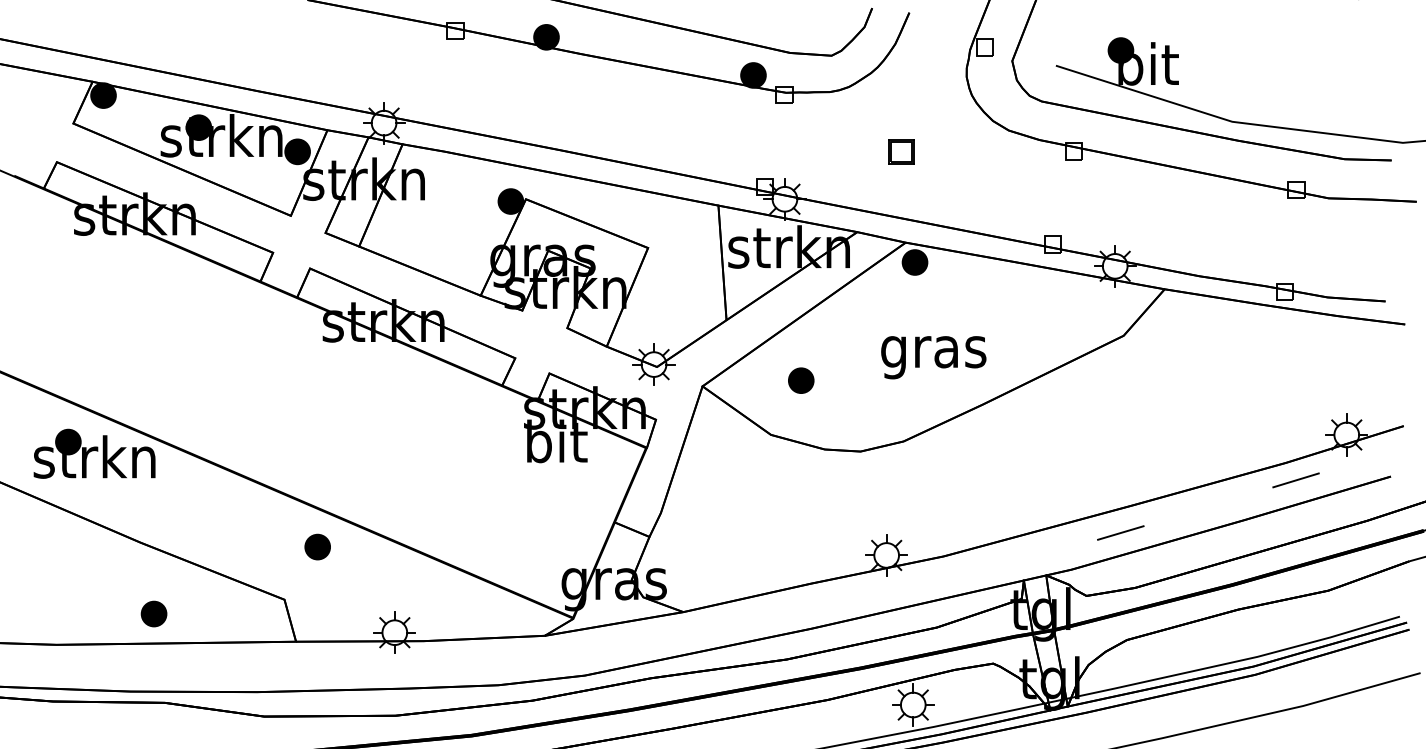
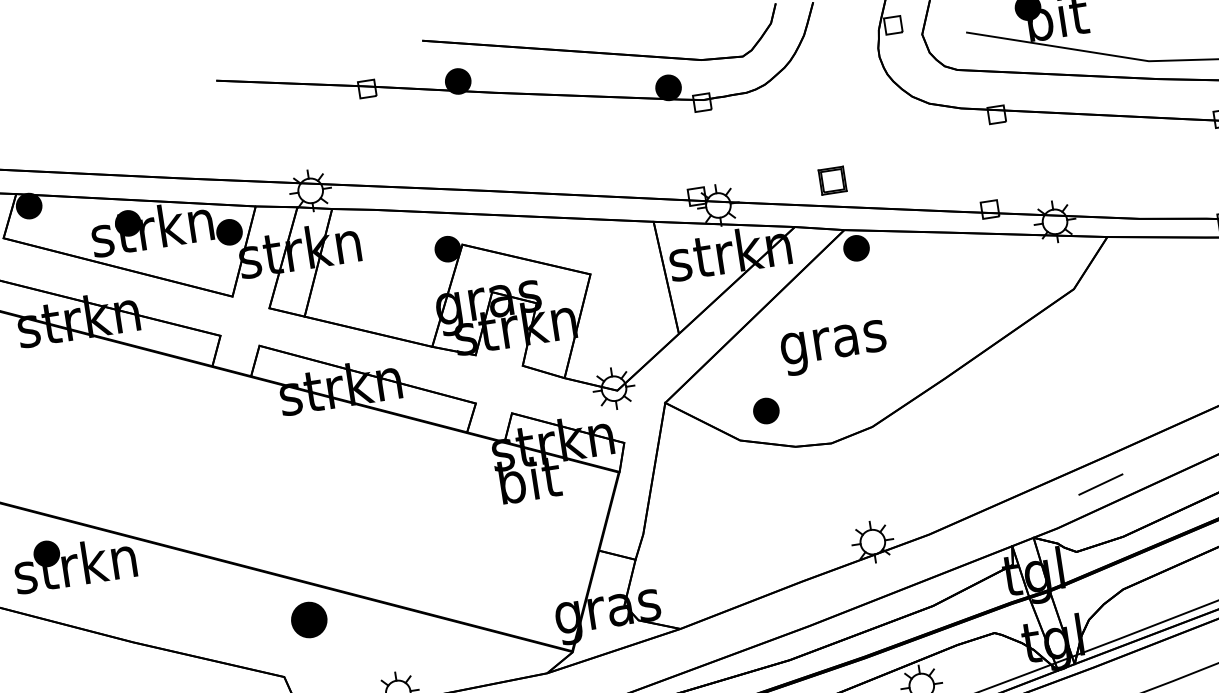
part: (901, 151) -> (832, 180), moved
text: (933, 357) -> (833, 347), moved
part: (801, 380) -> (766, 410), moved
part: (317, 546) -> (308, 619), size x1.4

